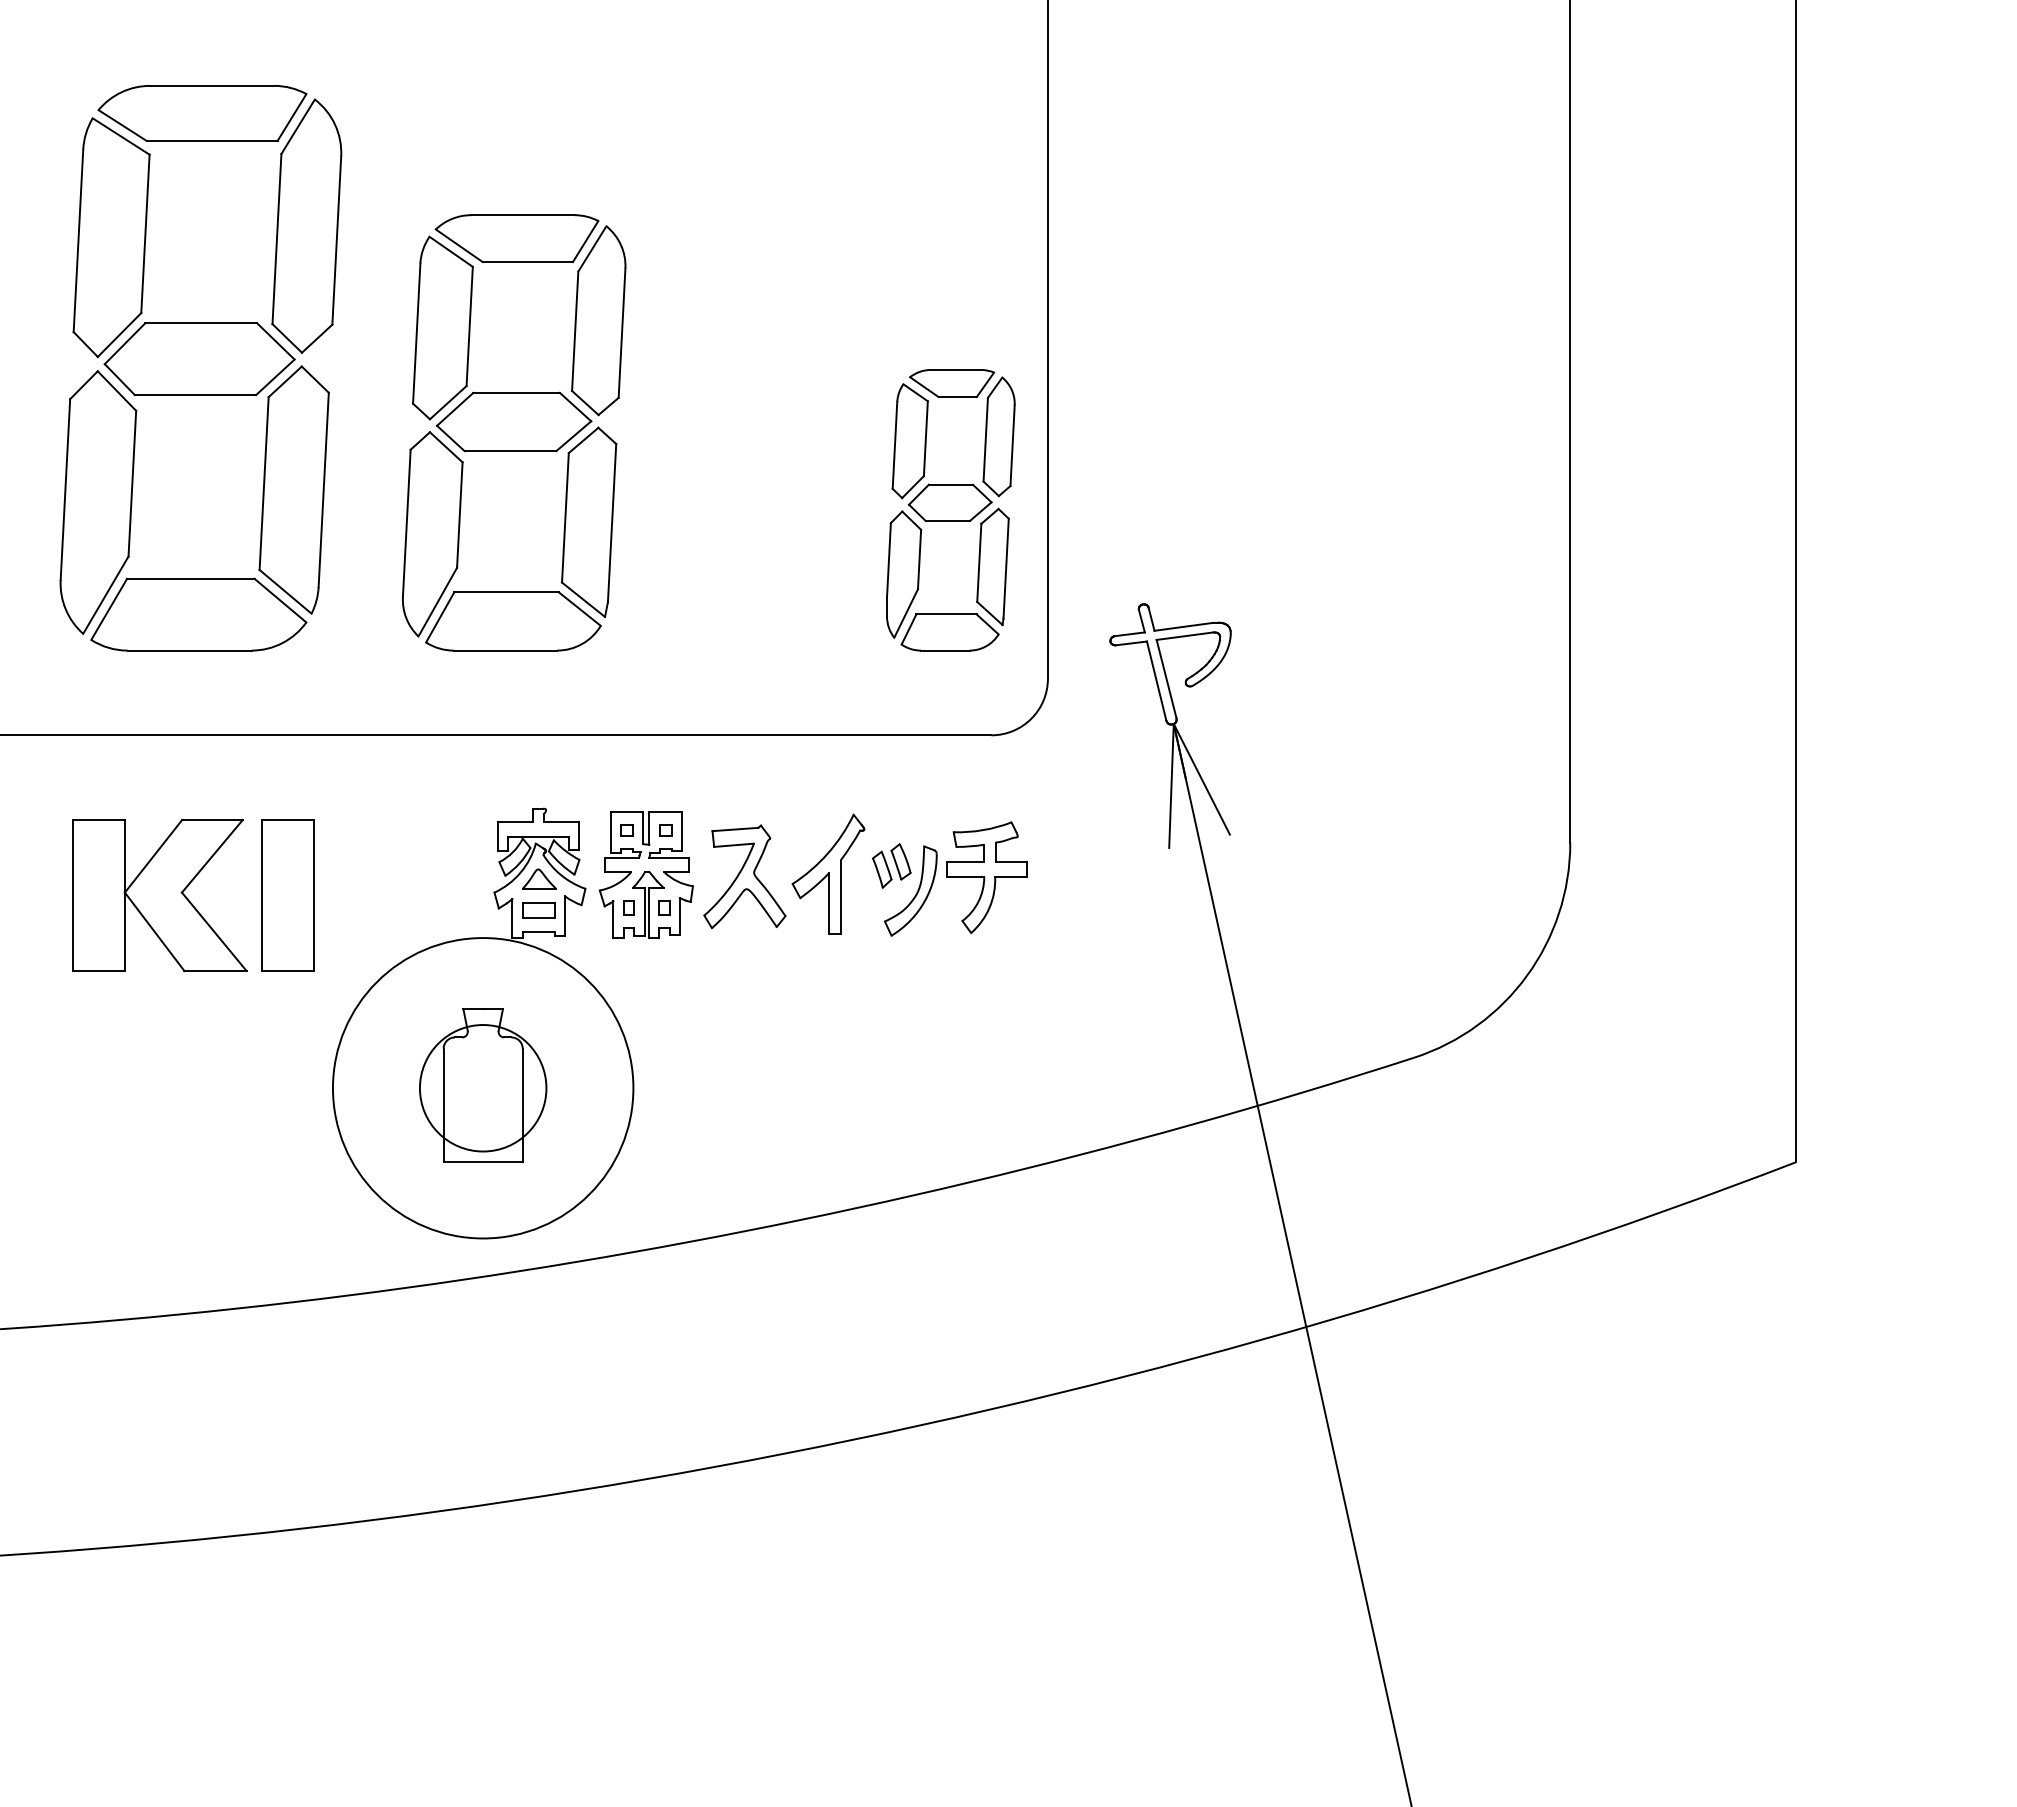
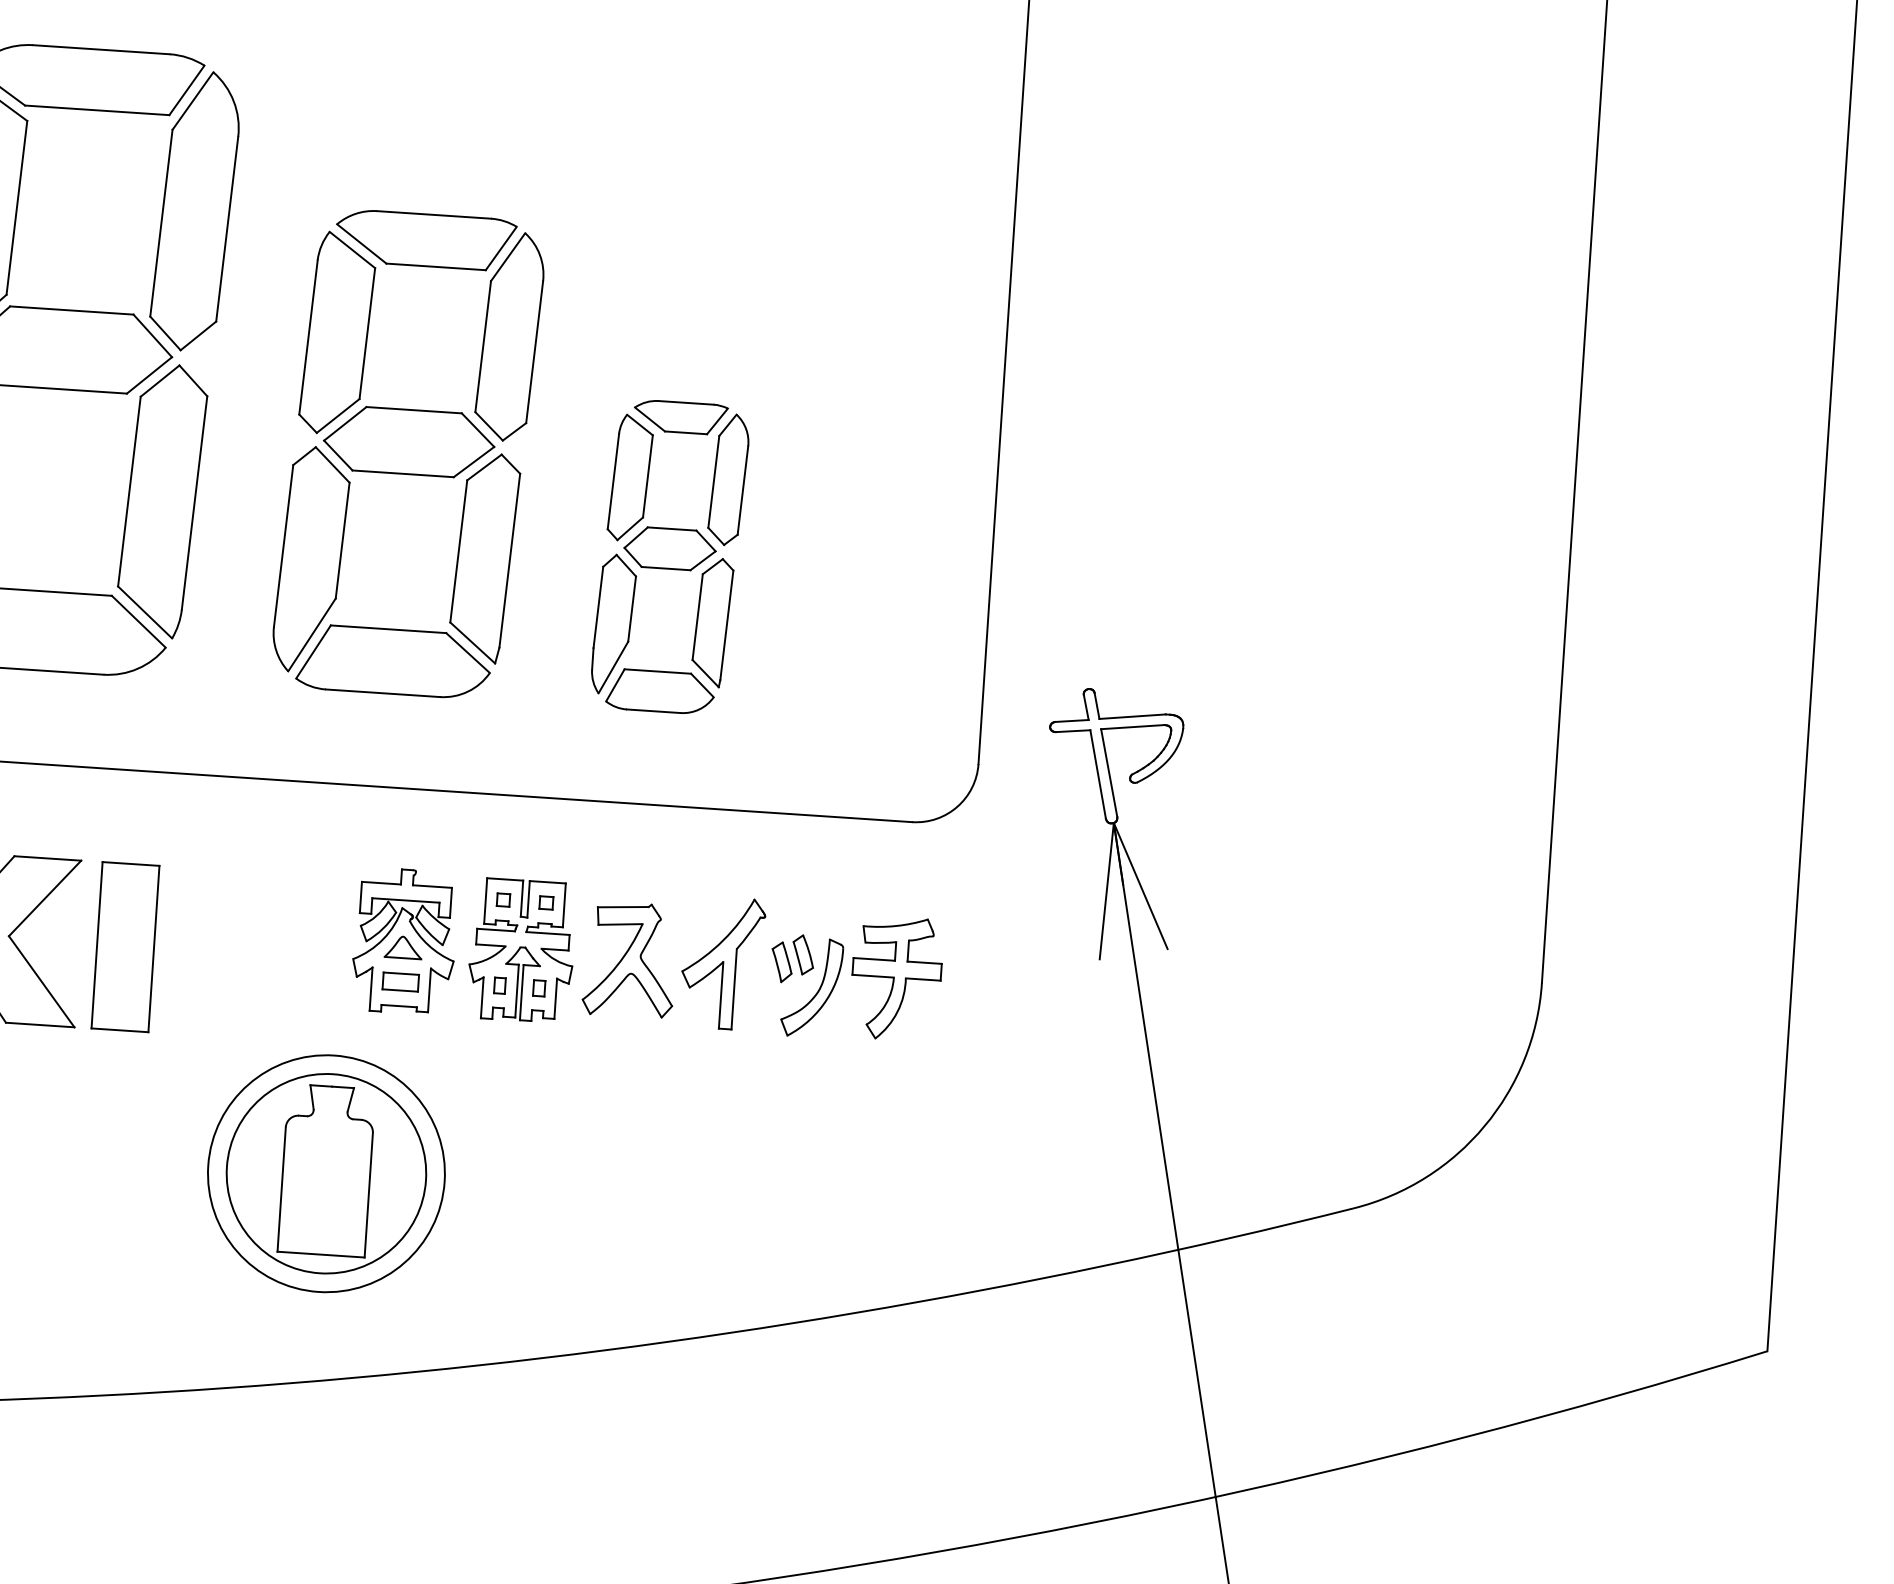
part: (950, 510) -> (669, 557), moved
circle: (482, 1087) -> (325, 1172), size x0.71
circle: (482, 1087) -> (325, 1172), size x1.43

